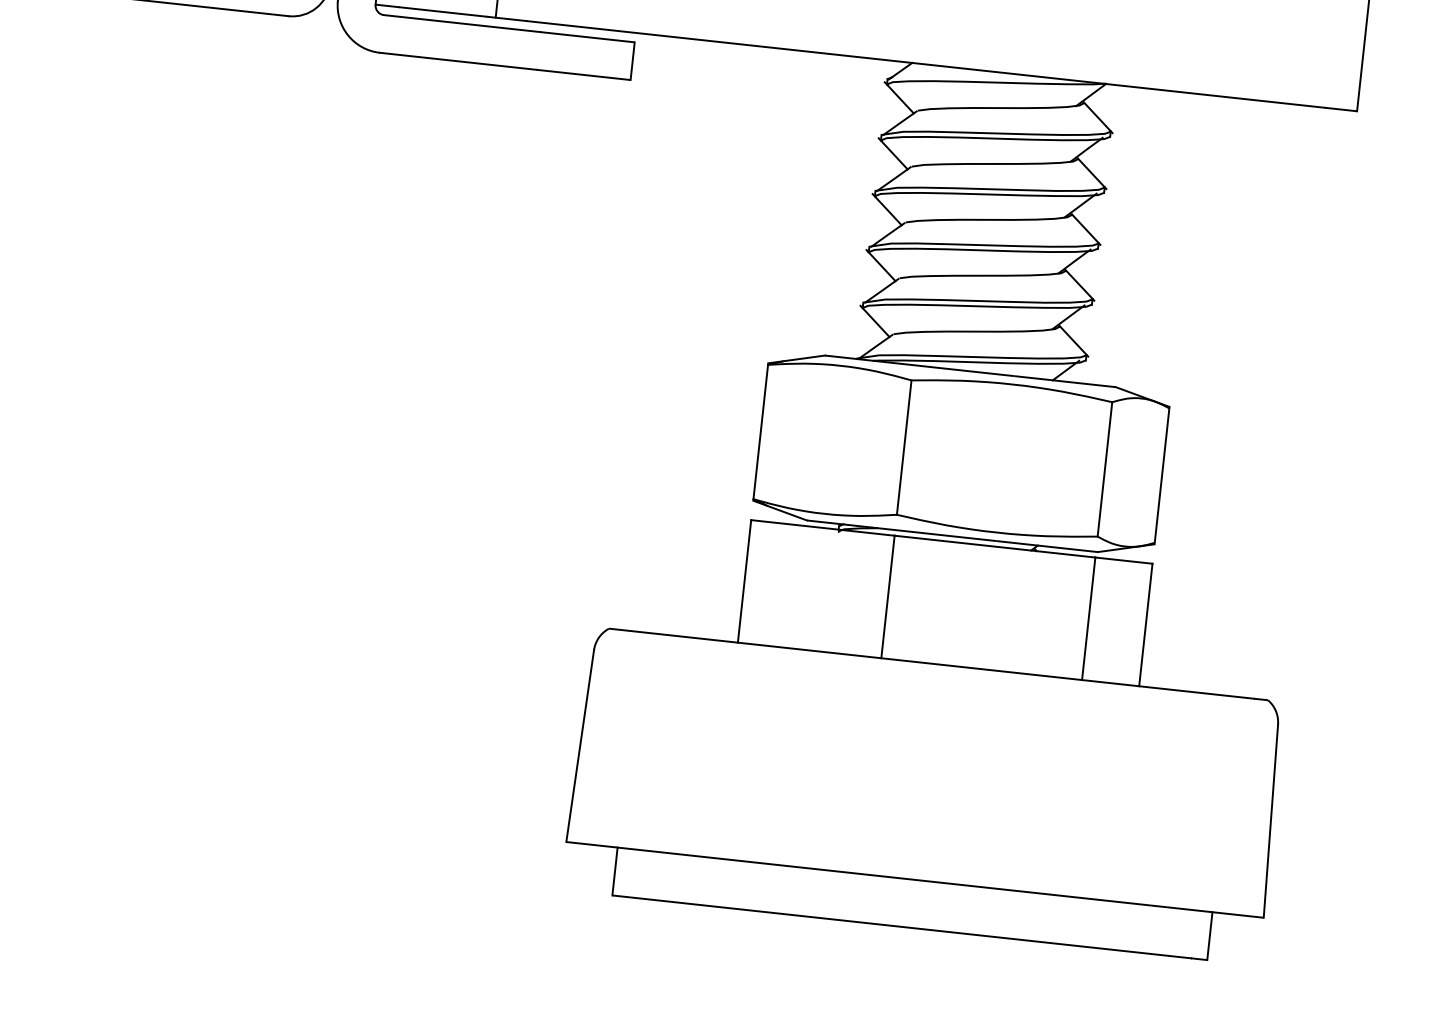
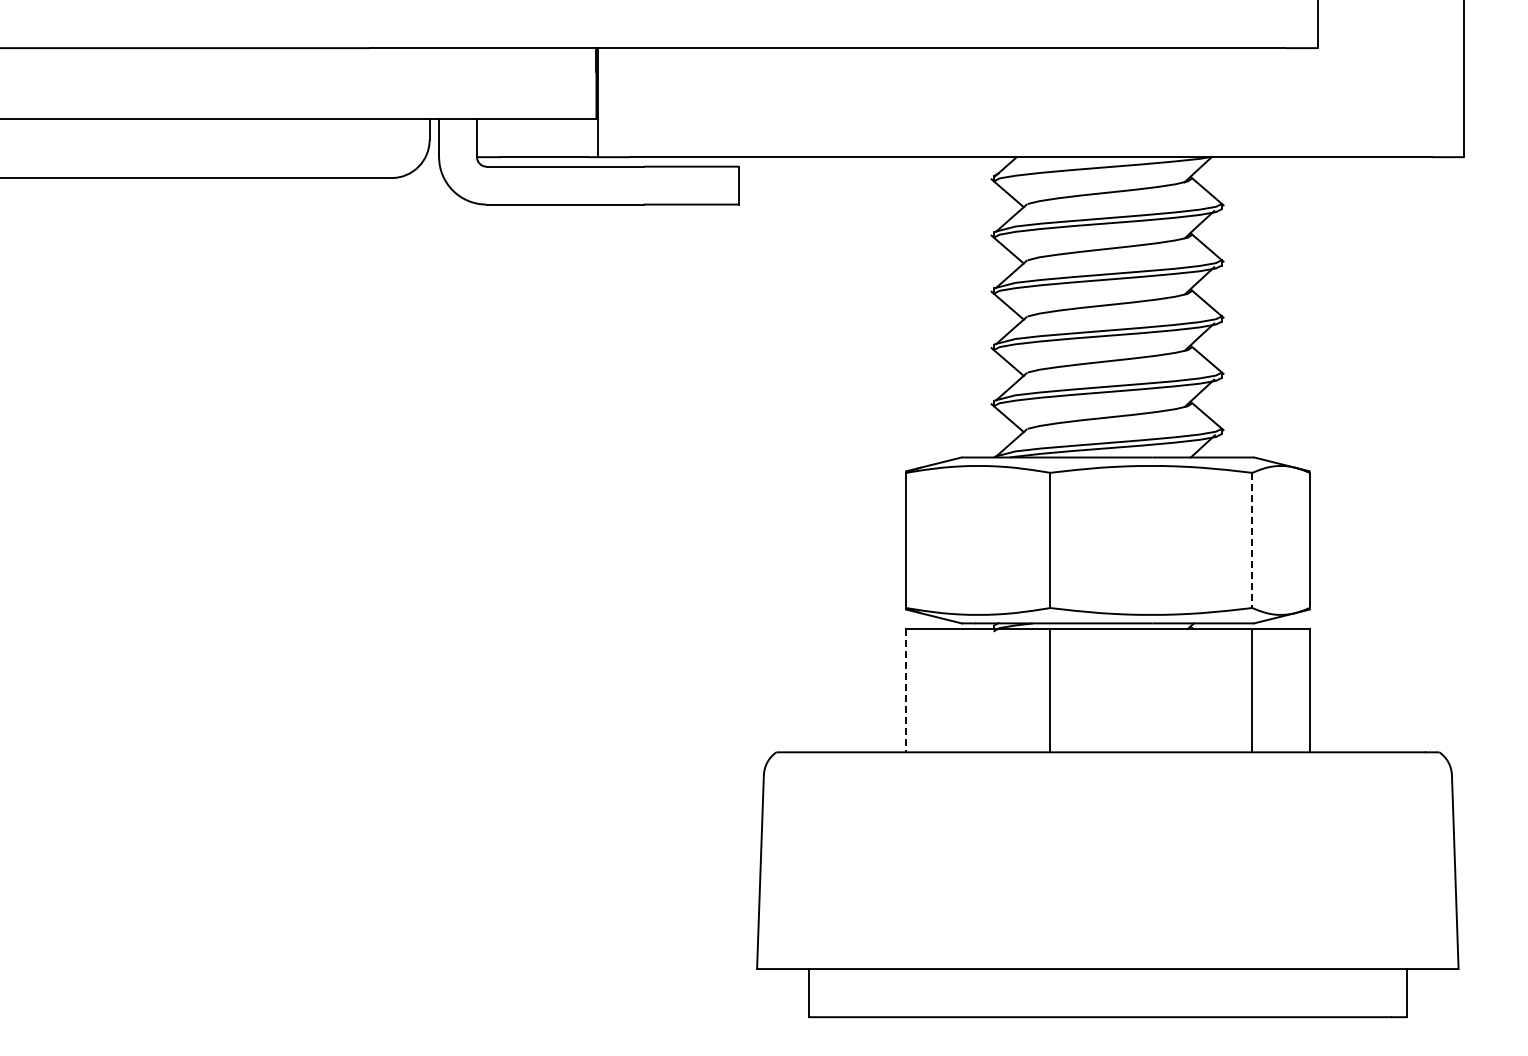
line: (1105, 469) -> (1252, 540), solid -> dashed
line: (744, 581) -> (906, 690), solid -> dashed

